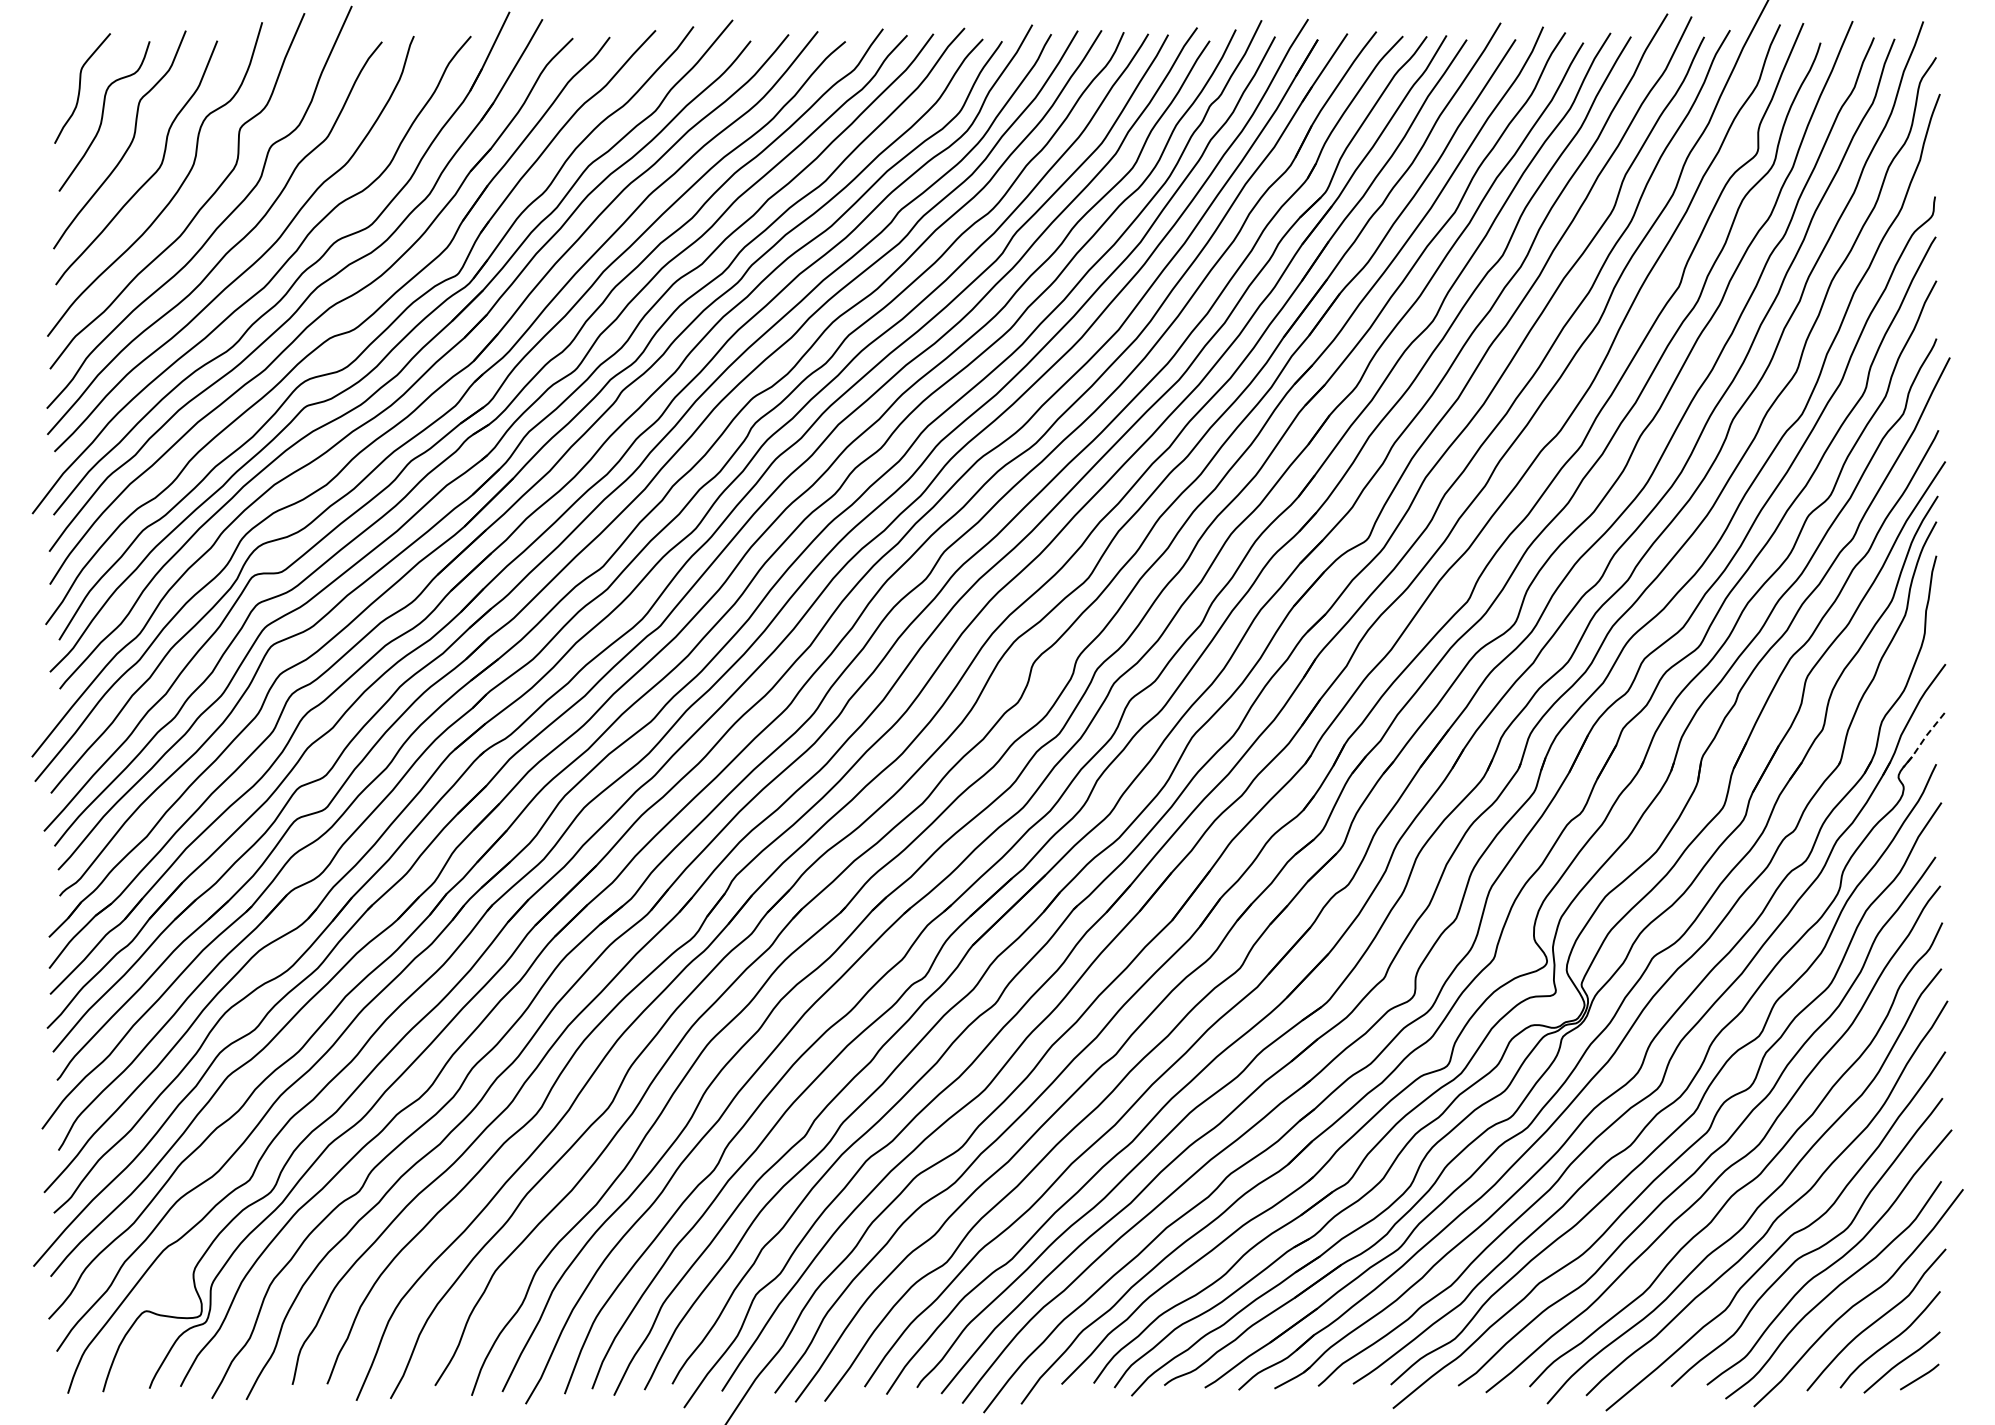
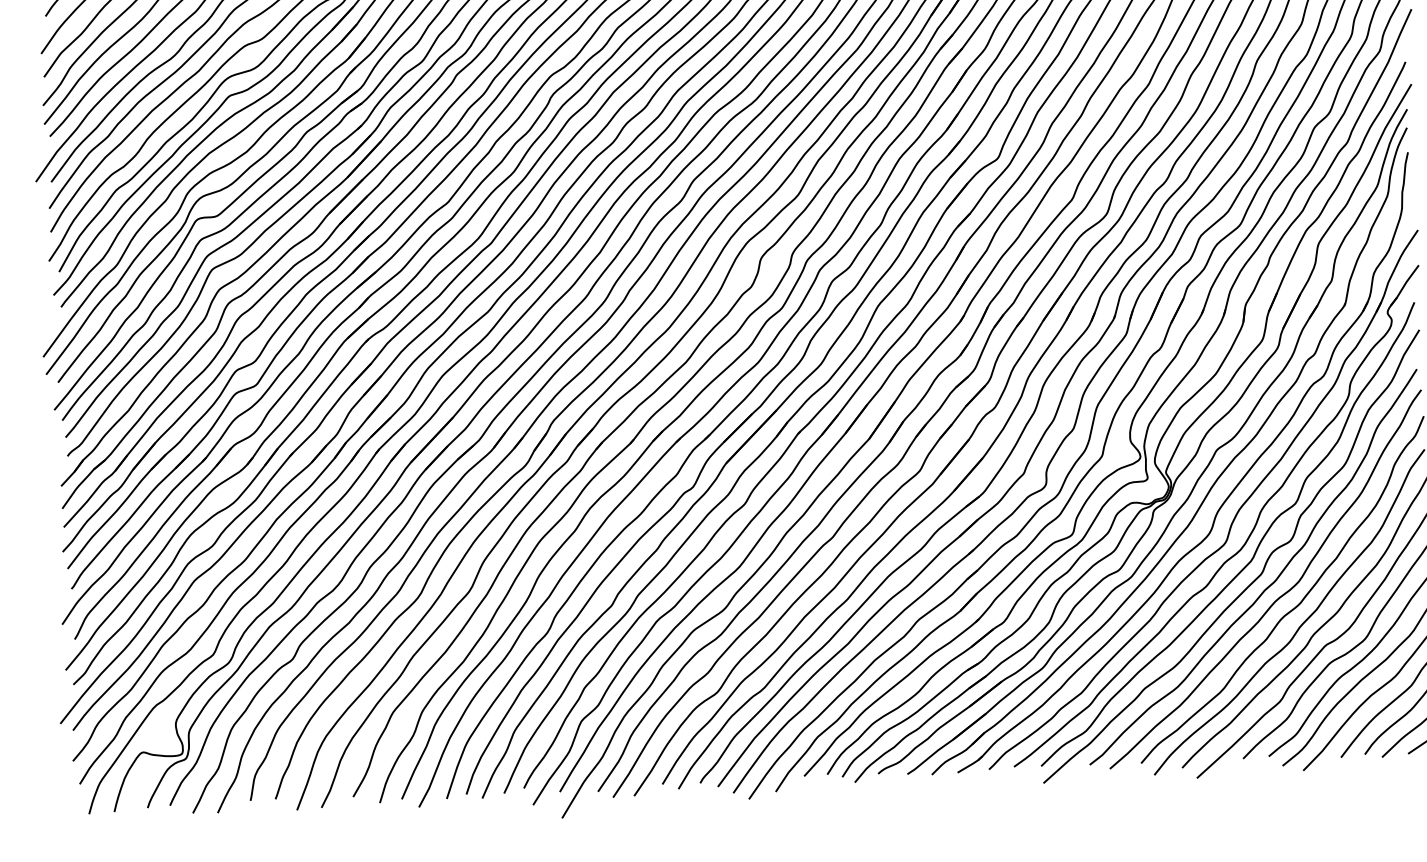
line: (1923, 740) -> (1404, 285), dashed -> solid

